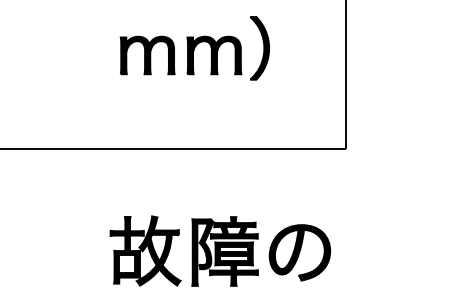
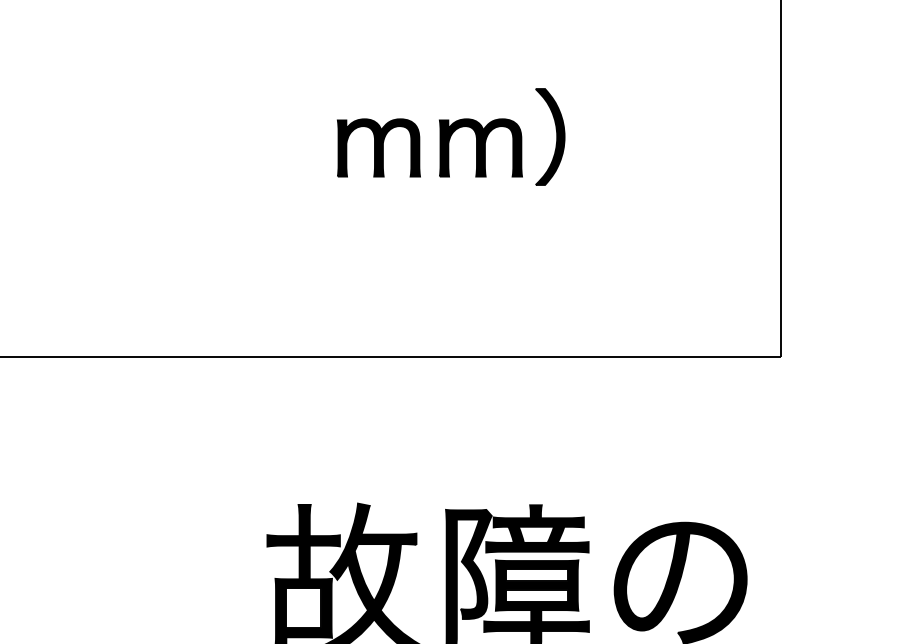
part: (194, 48) -> (450, 137), size x0.7

